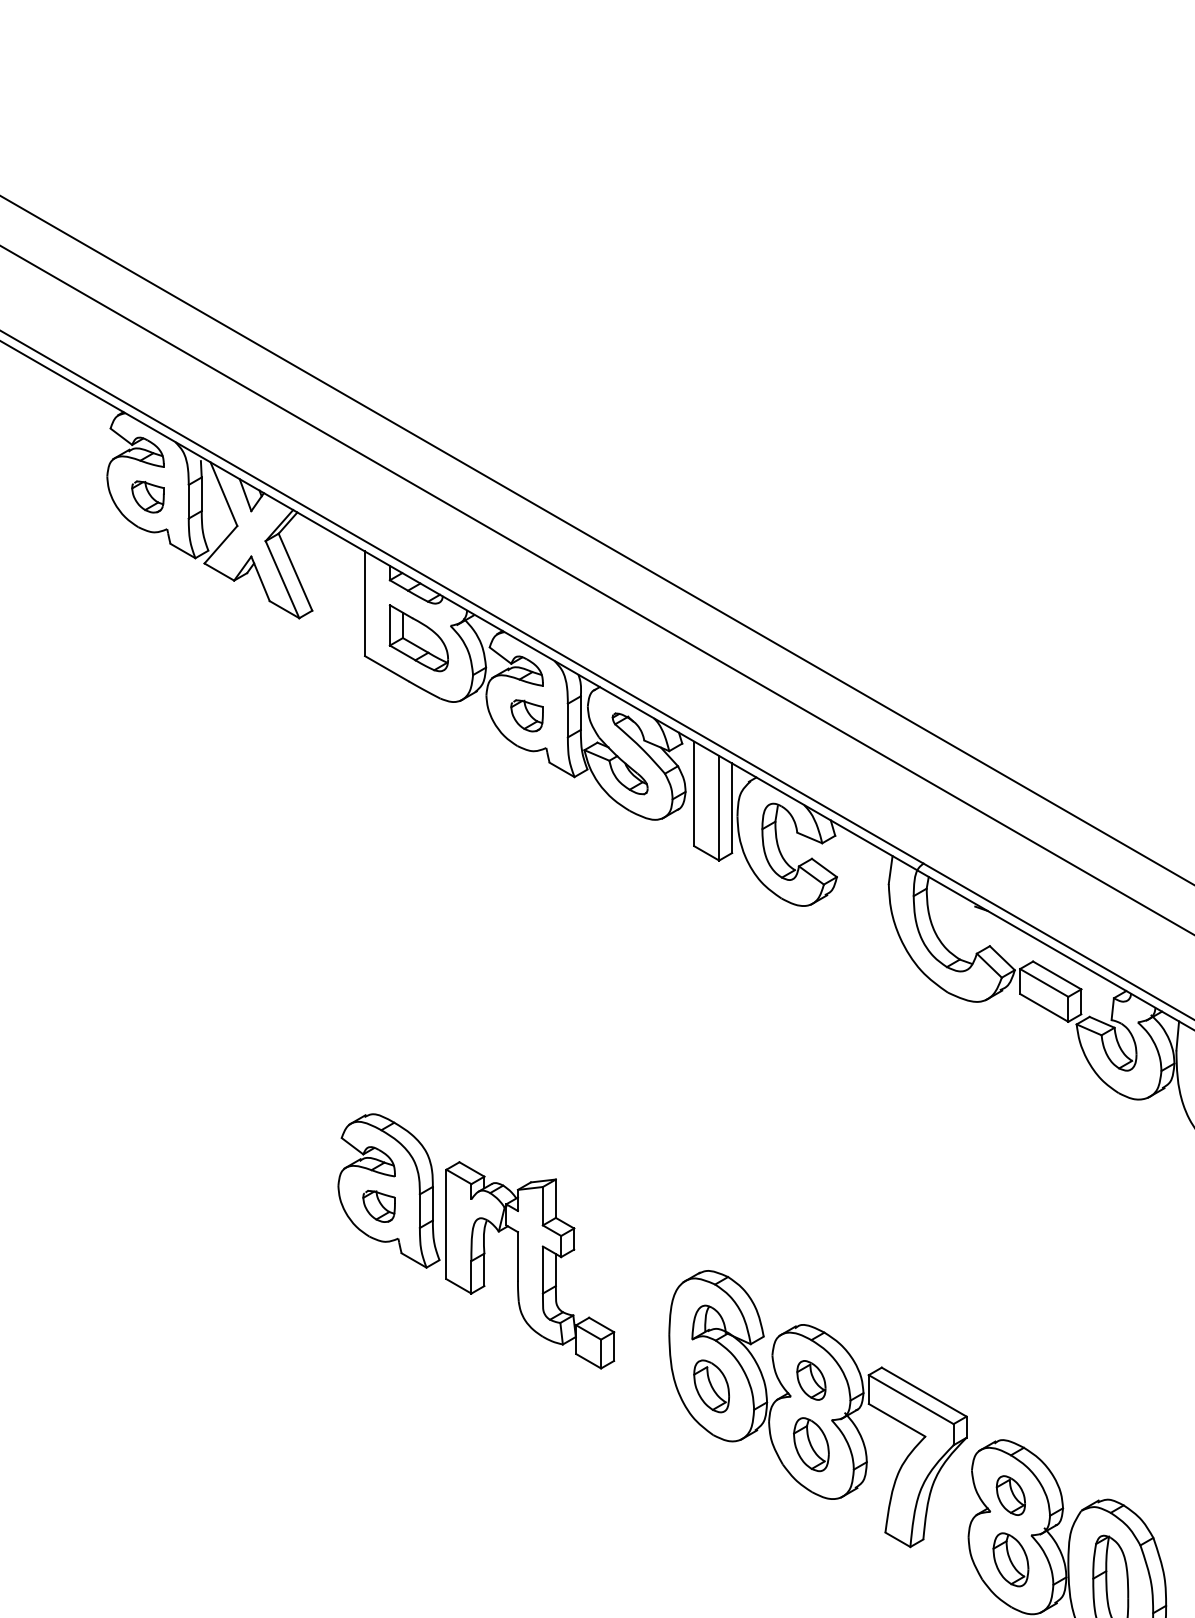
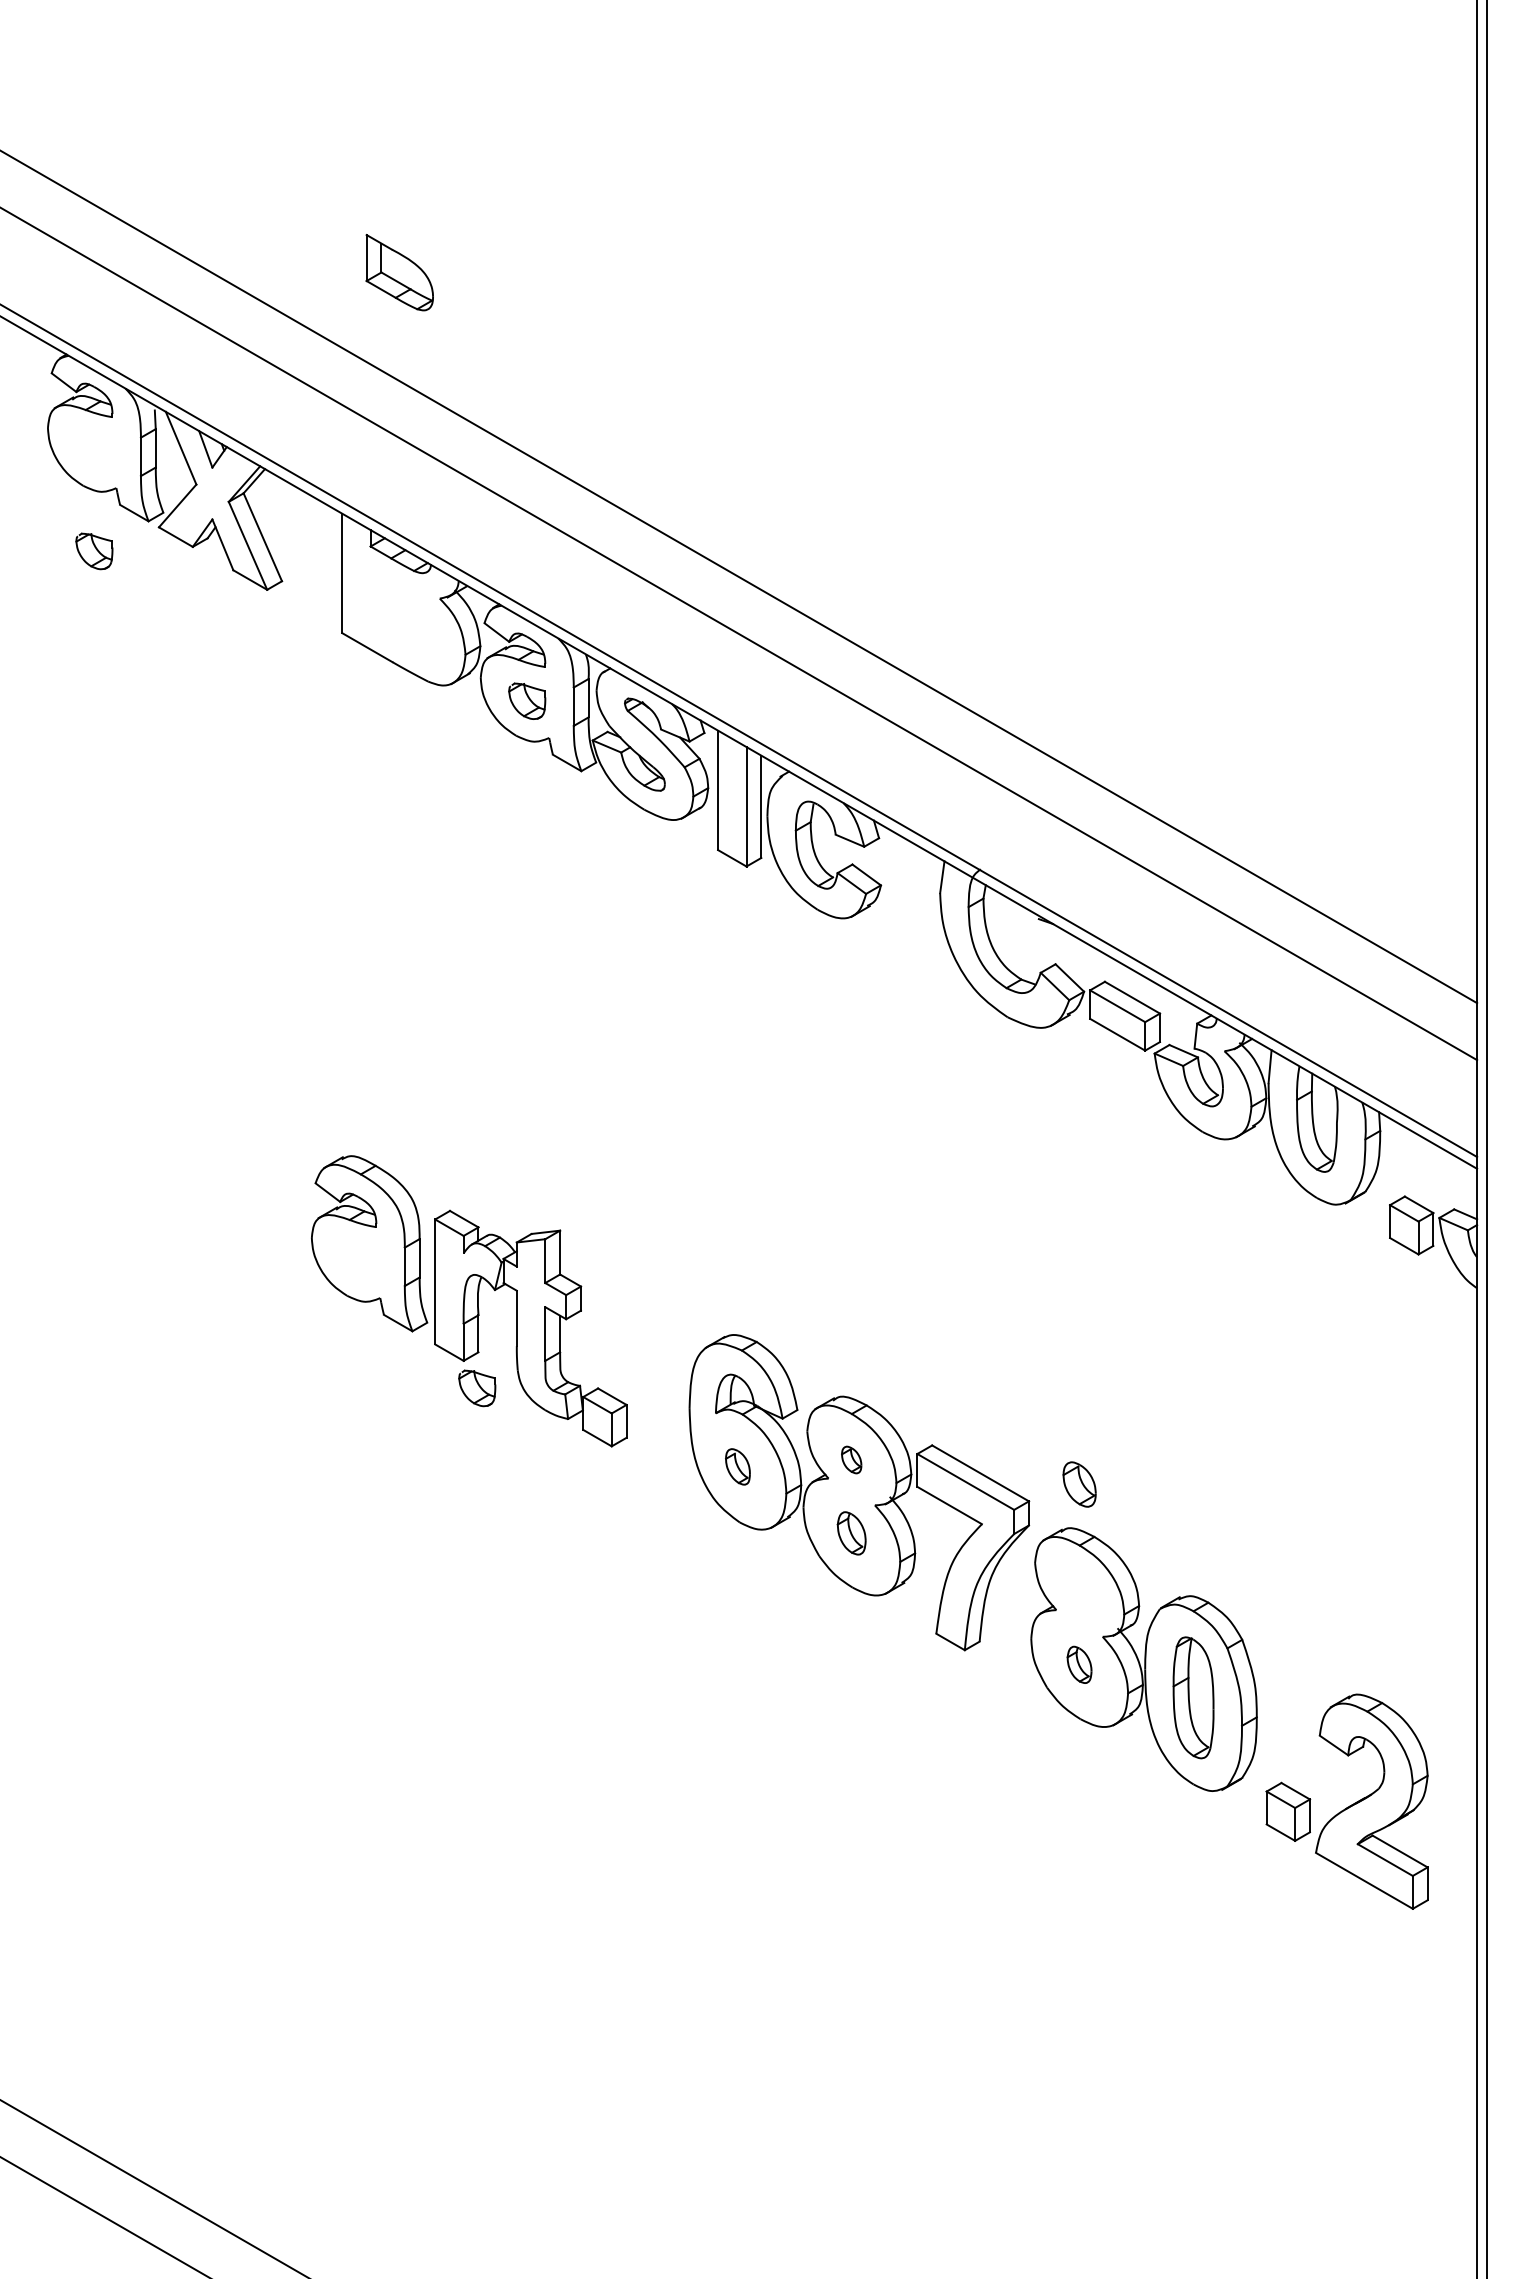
part: (148, 497) -> (94, 551), moved
part: (418, 638) -> (399, 272), moved
part: (379, 1206) -> (477, 1388), moved
part: (811, 1379) -> (851, 1459), size x0.6
part: (711, 1386) -> (737, 1466), size x0.6
part: (811, 1444) -> (851, 1533), size x0.7
part: (1010, 1495) -> (1079, 1484), moved
part: (1010, 1559) -> (1079, 1664), size x0.6

